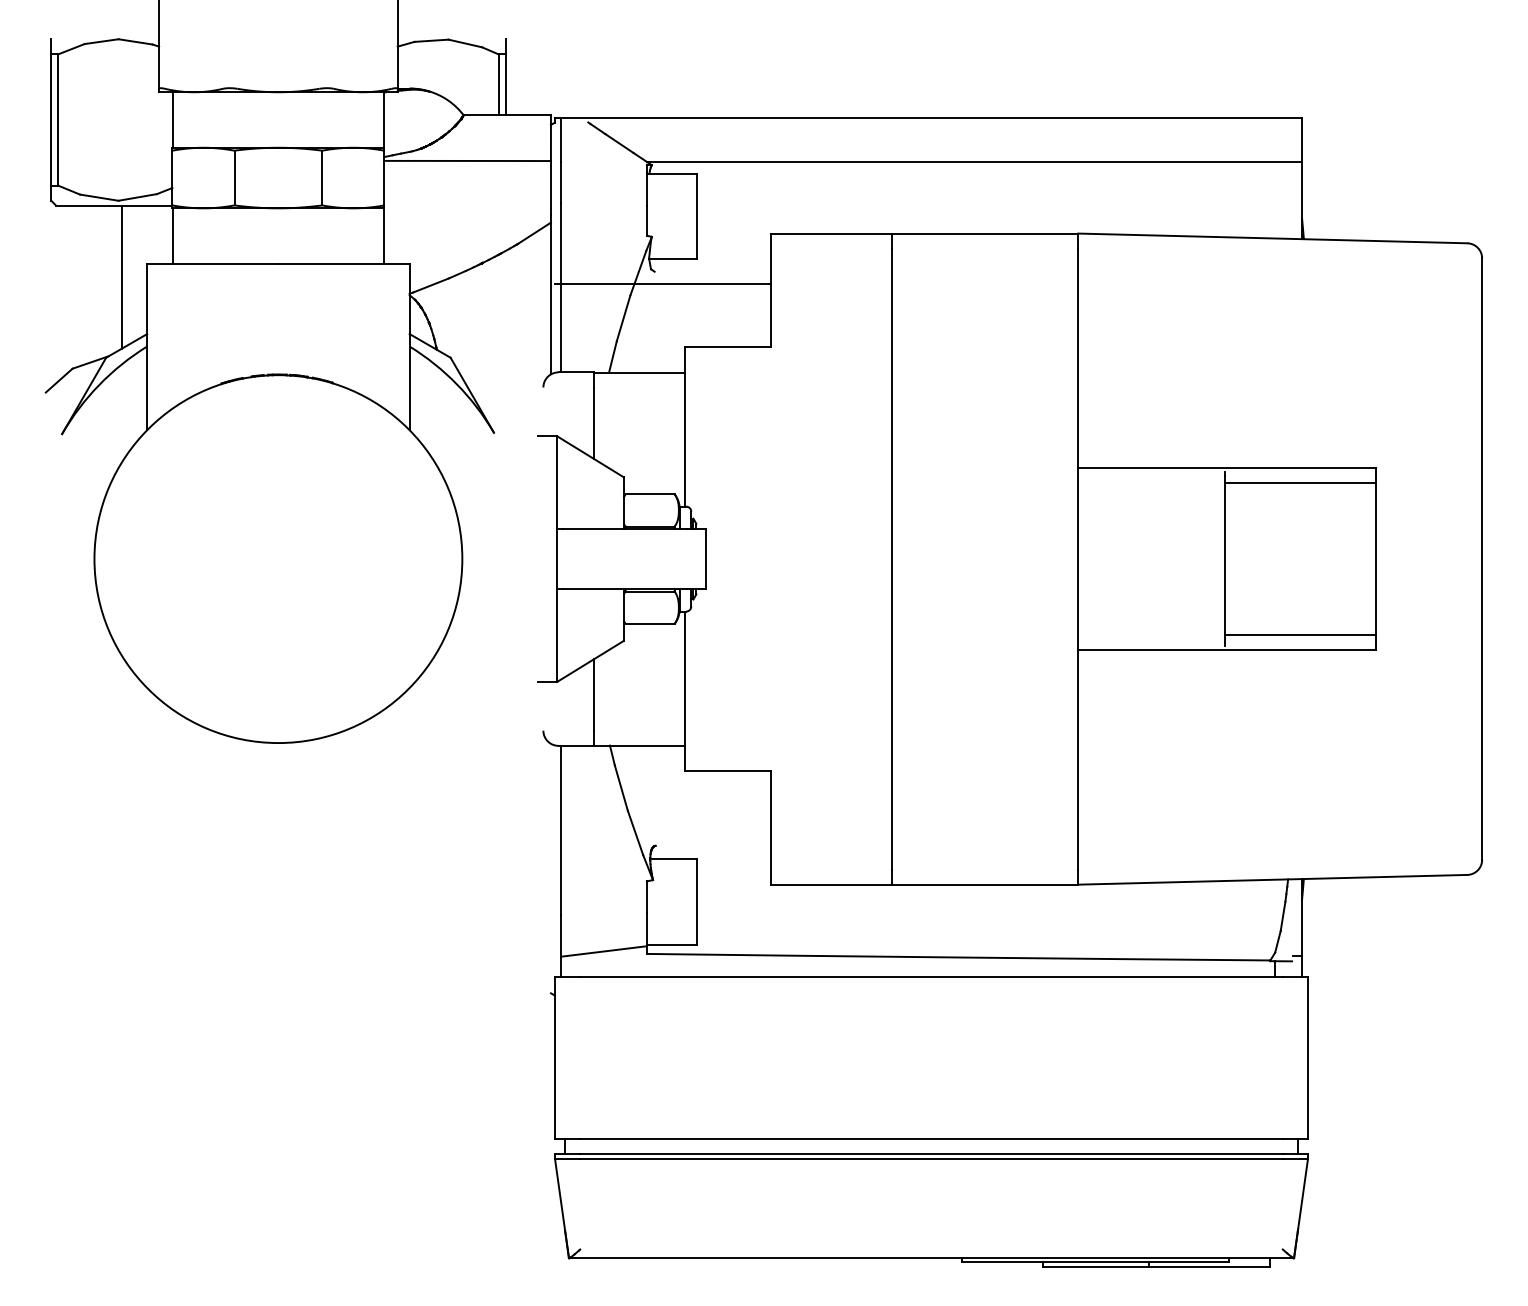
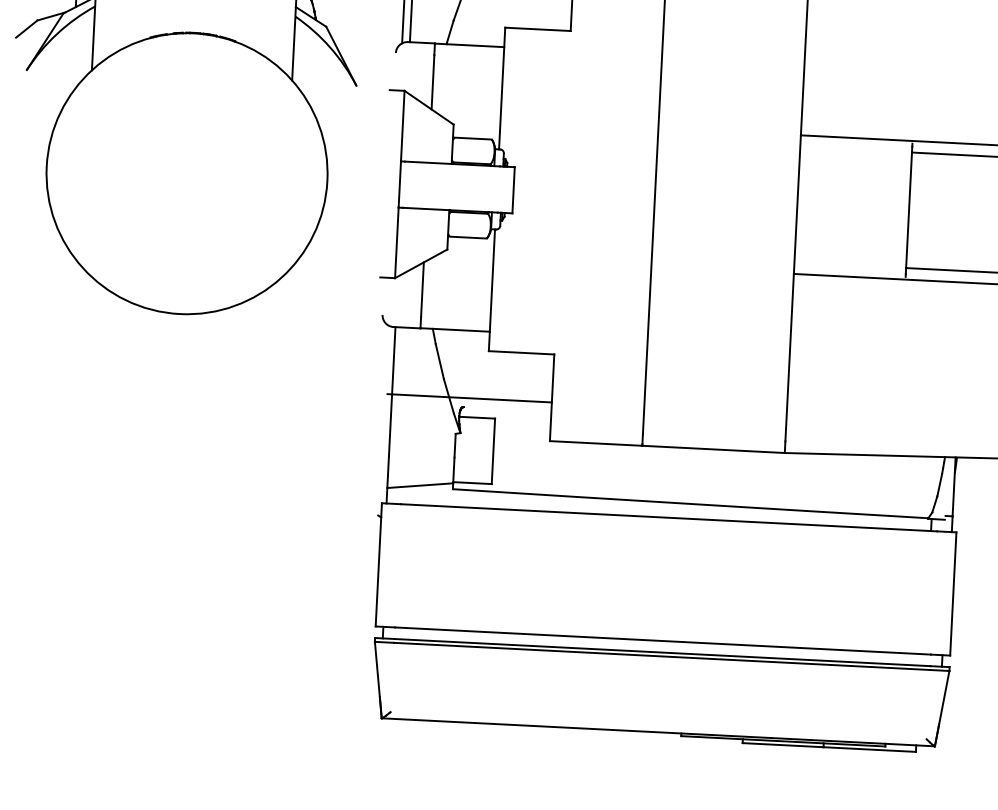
line: (662, 833) -> (469, 397), added

